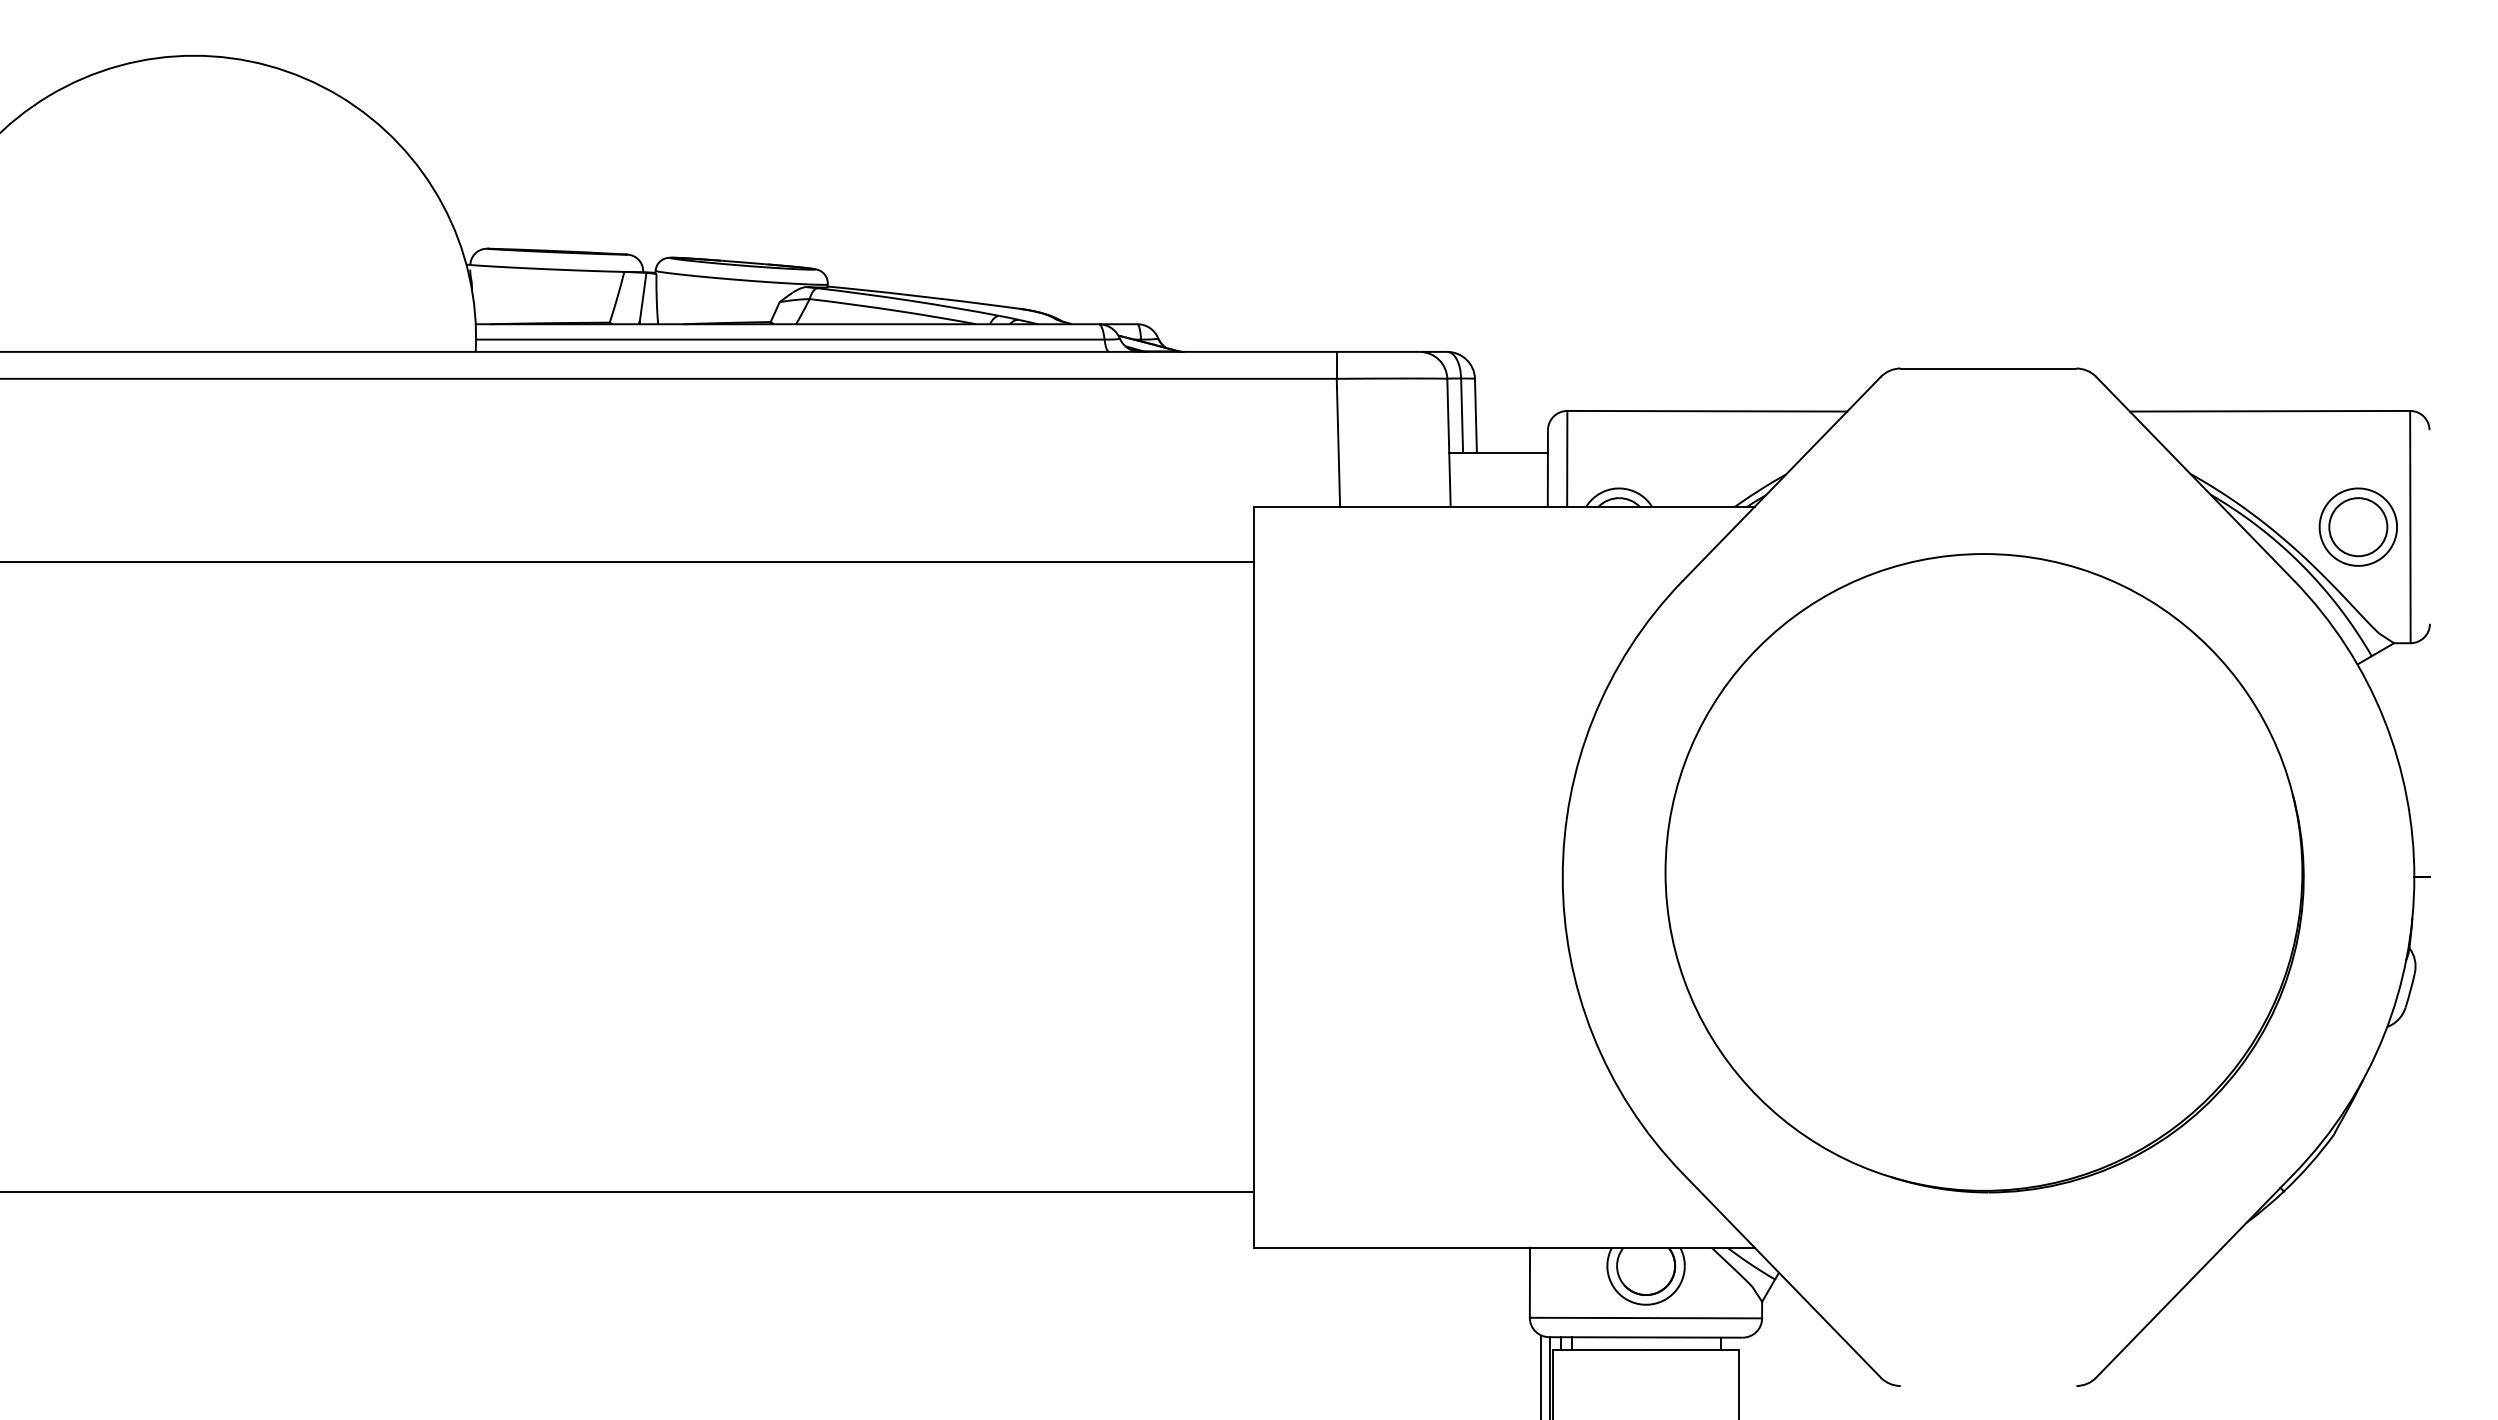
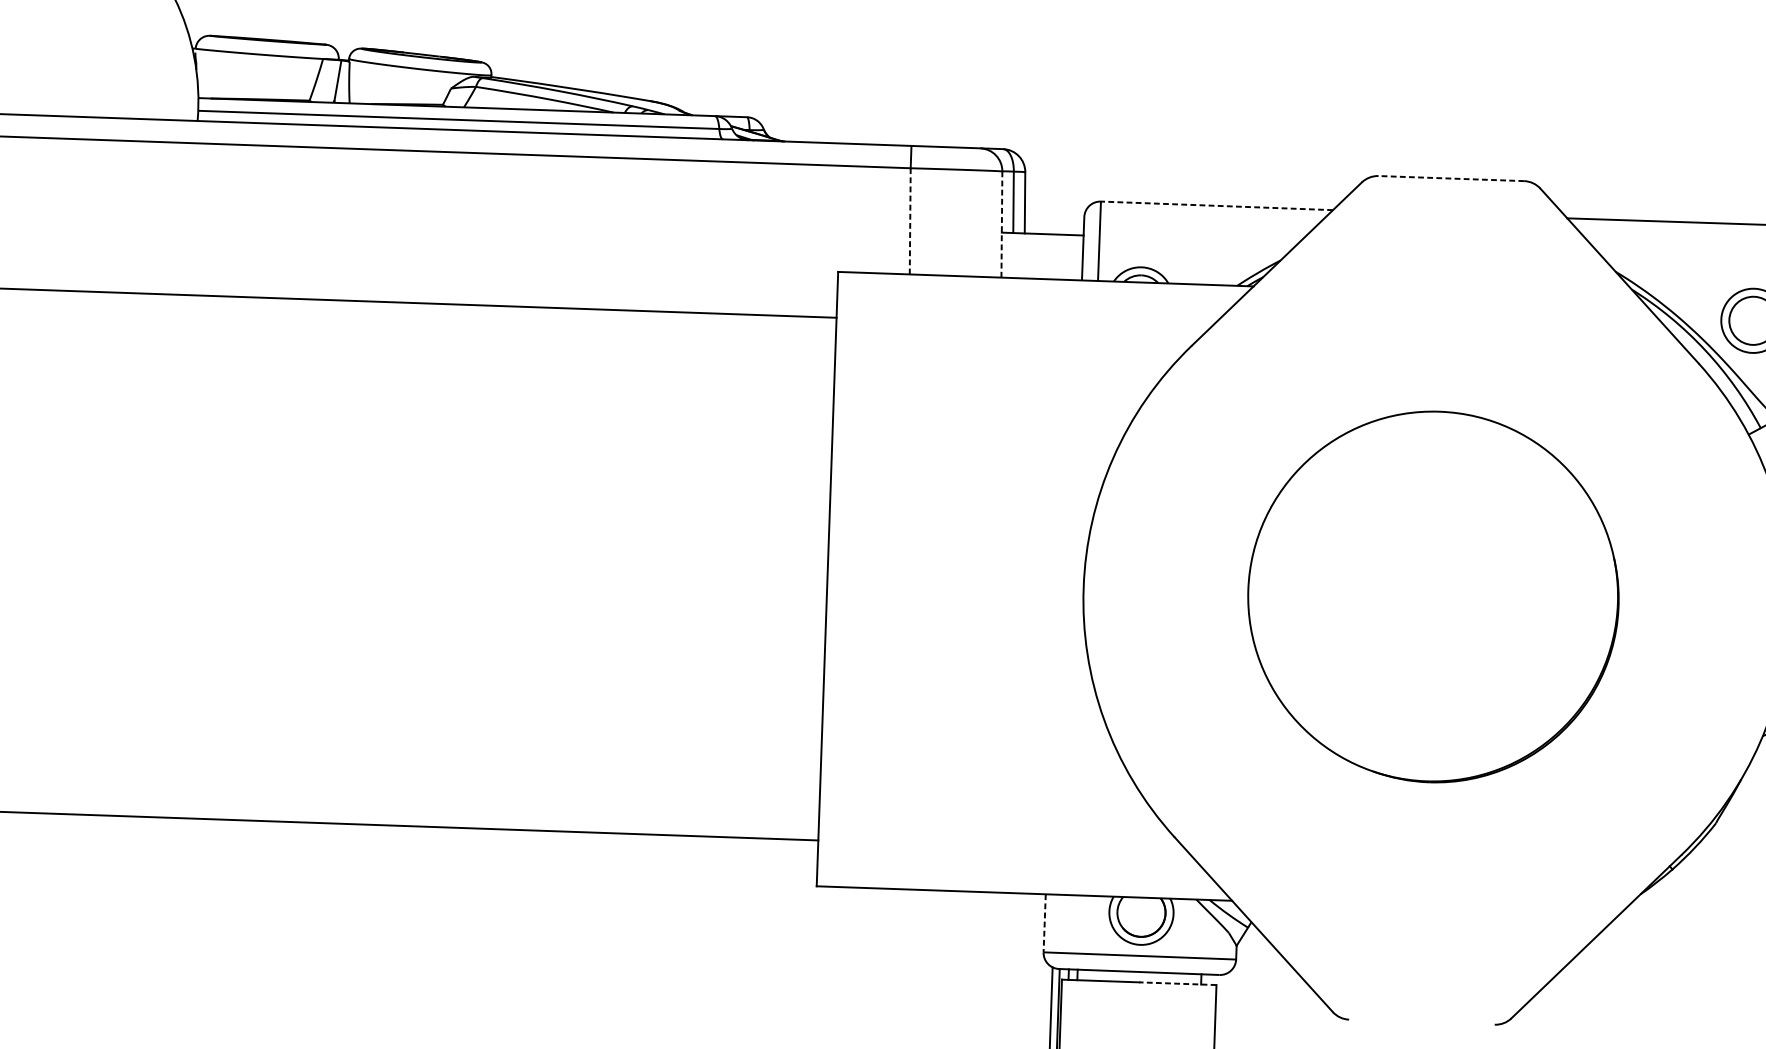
line: (1988, 368) -> (1451, 178), solid -> dashed
line: (1707, 411) -> (1217, 206), solid -> dashed
line: (1338, 442) -> (910, 221), solid -> dashed
line: (1448, 442) -> (1001, 224), solid -> dashed
part: (1984, 873) -> (1433, 597), size x0.7
line: (1529, 1283) -> (1044, 923), solid -> dashed
line: (1692, 1349) -> (1177, 983), solid -> dashed

